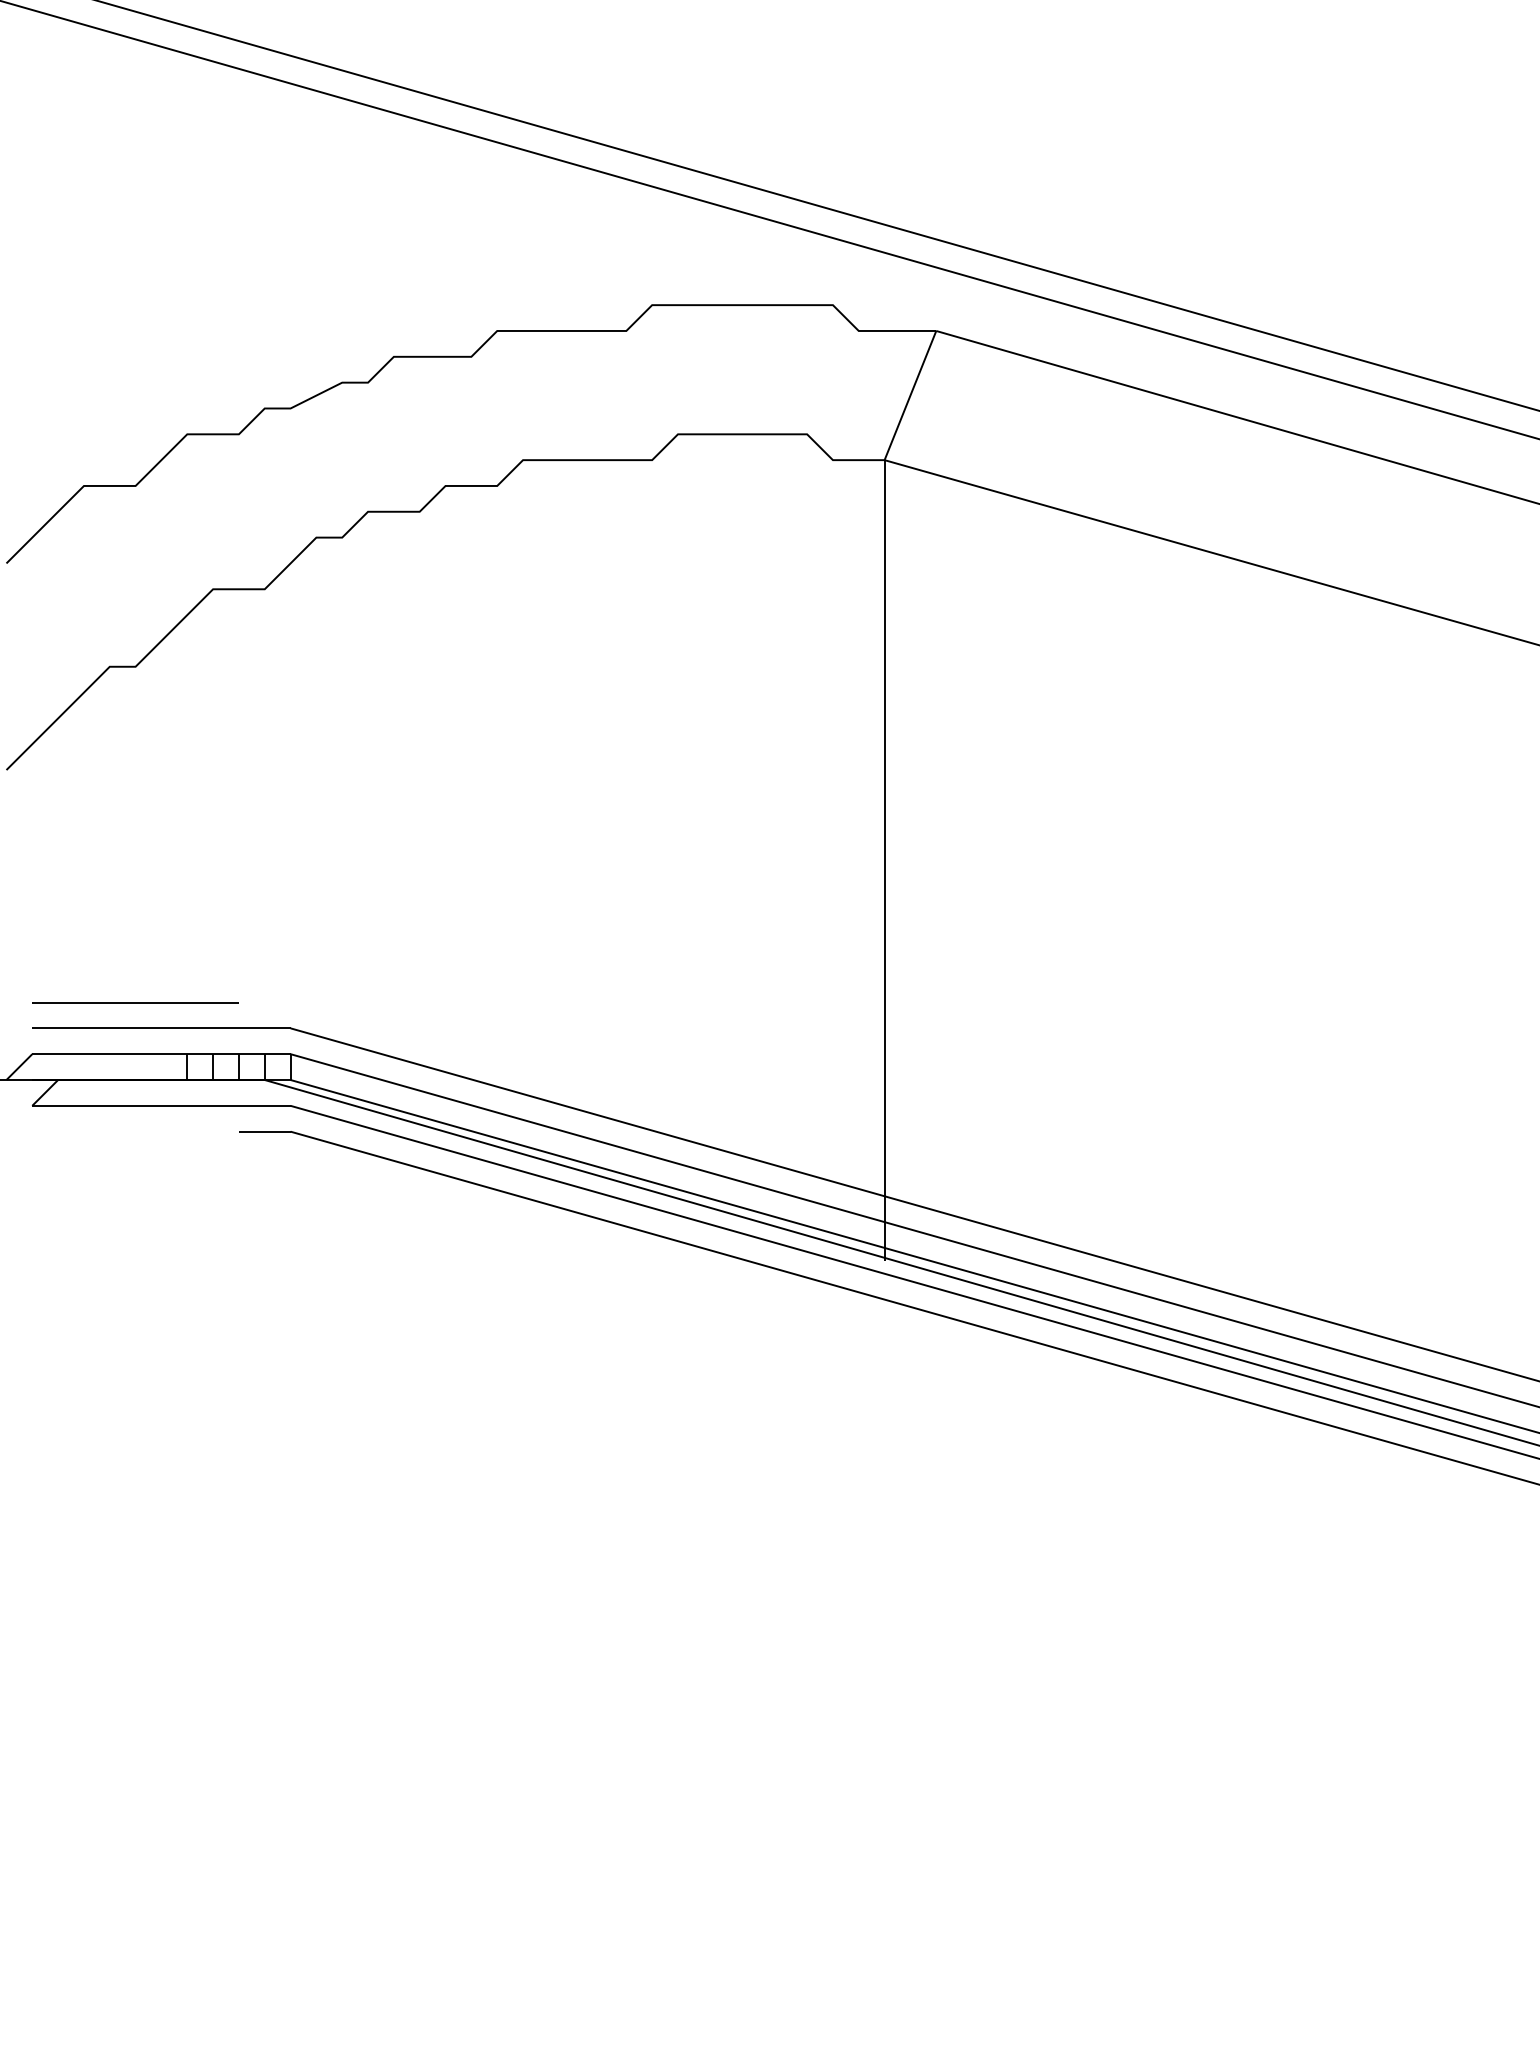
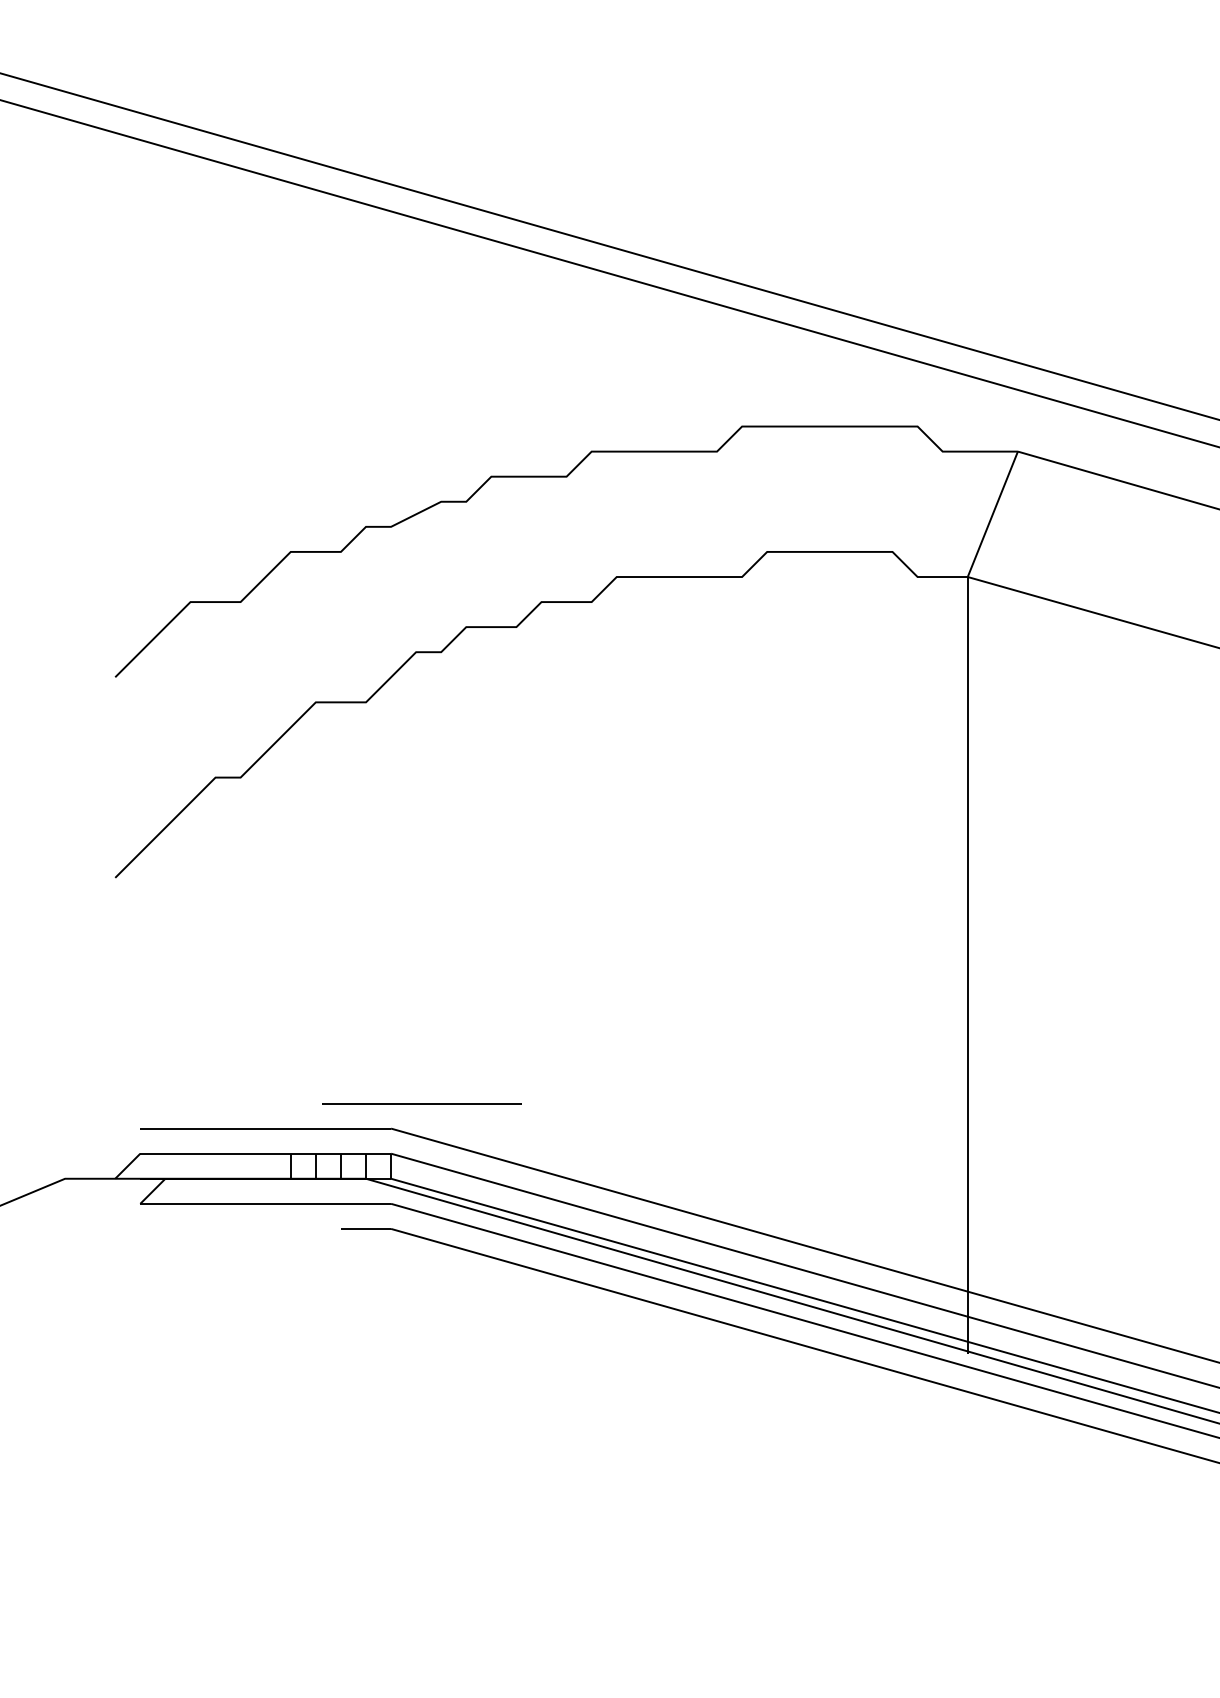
line: (135, 1002) -> (422, 1103), moved

